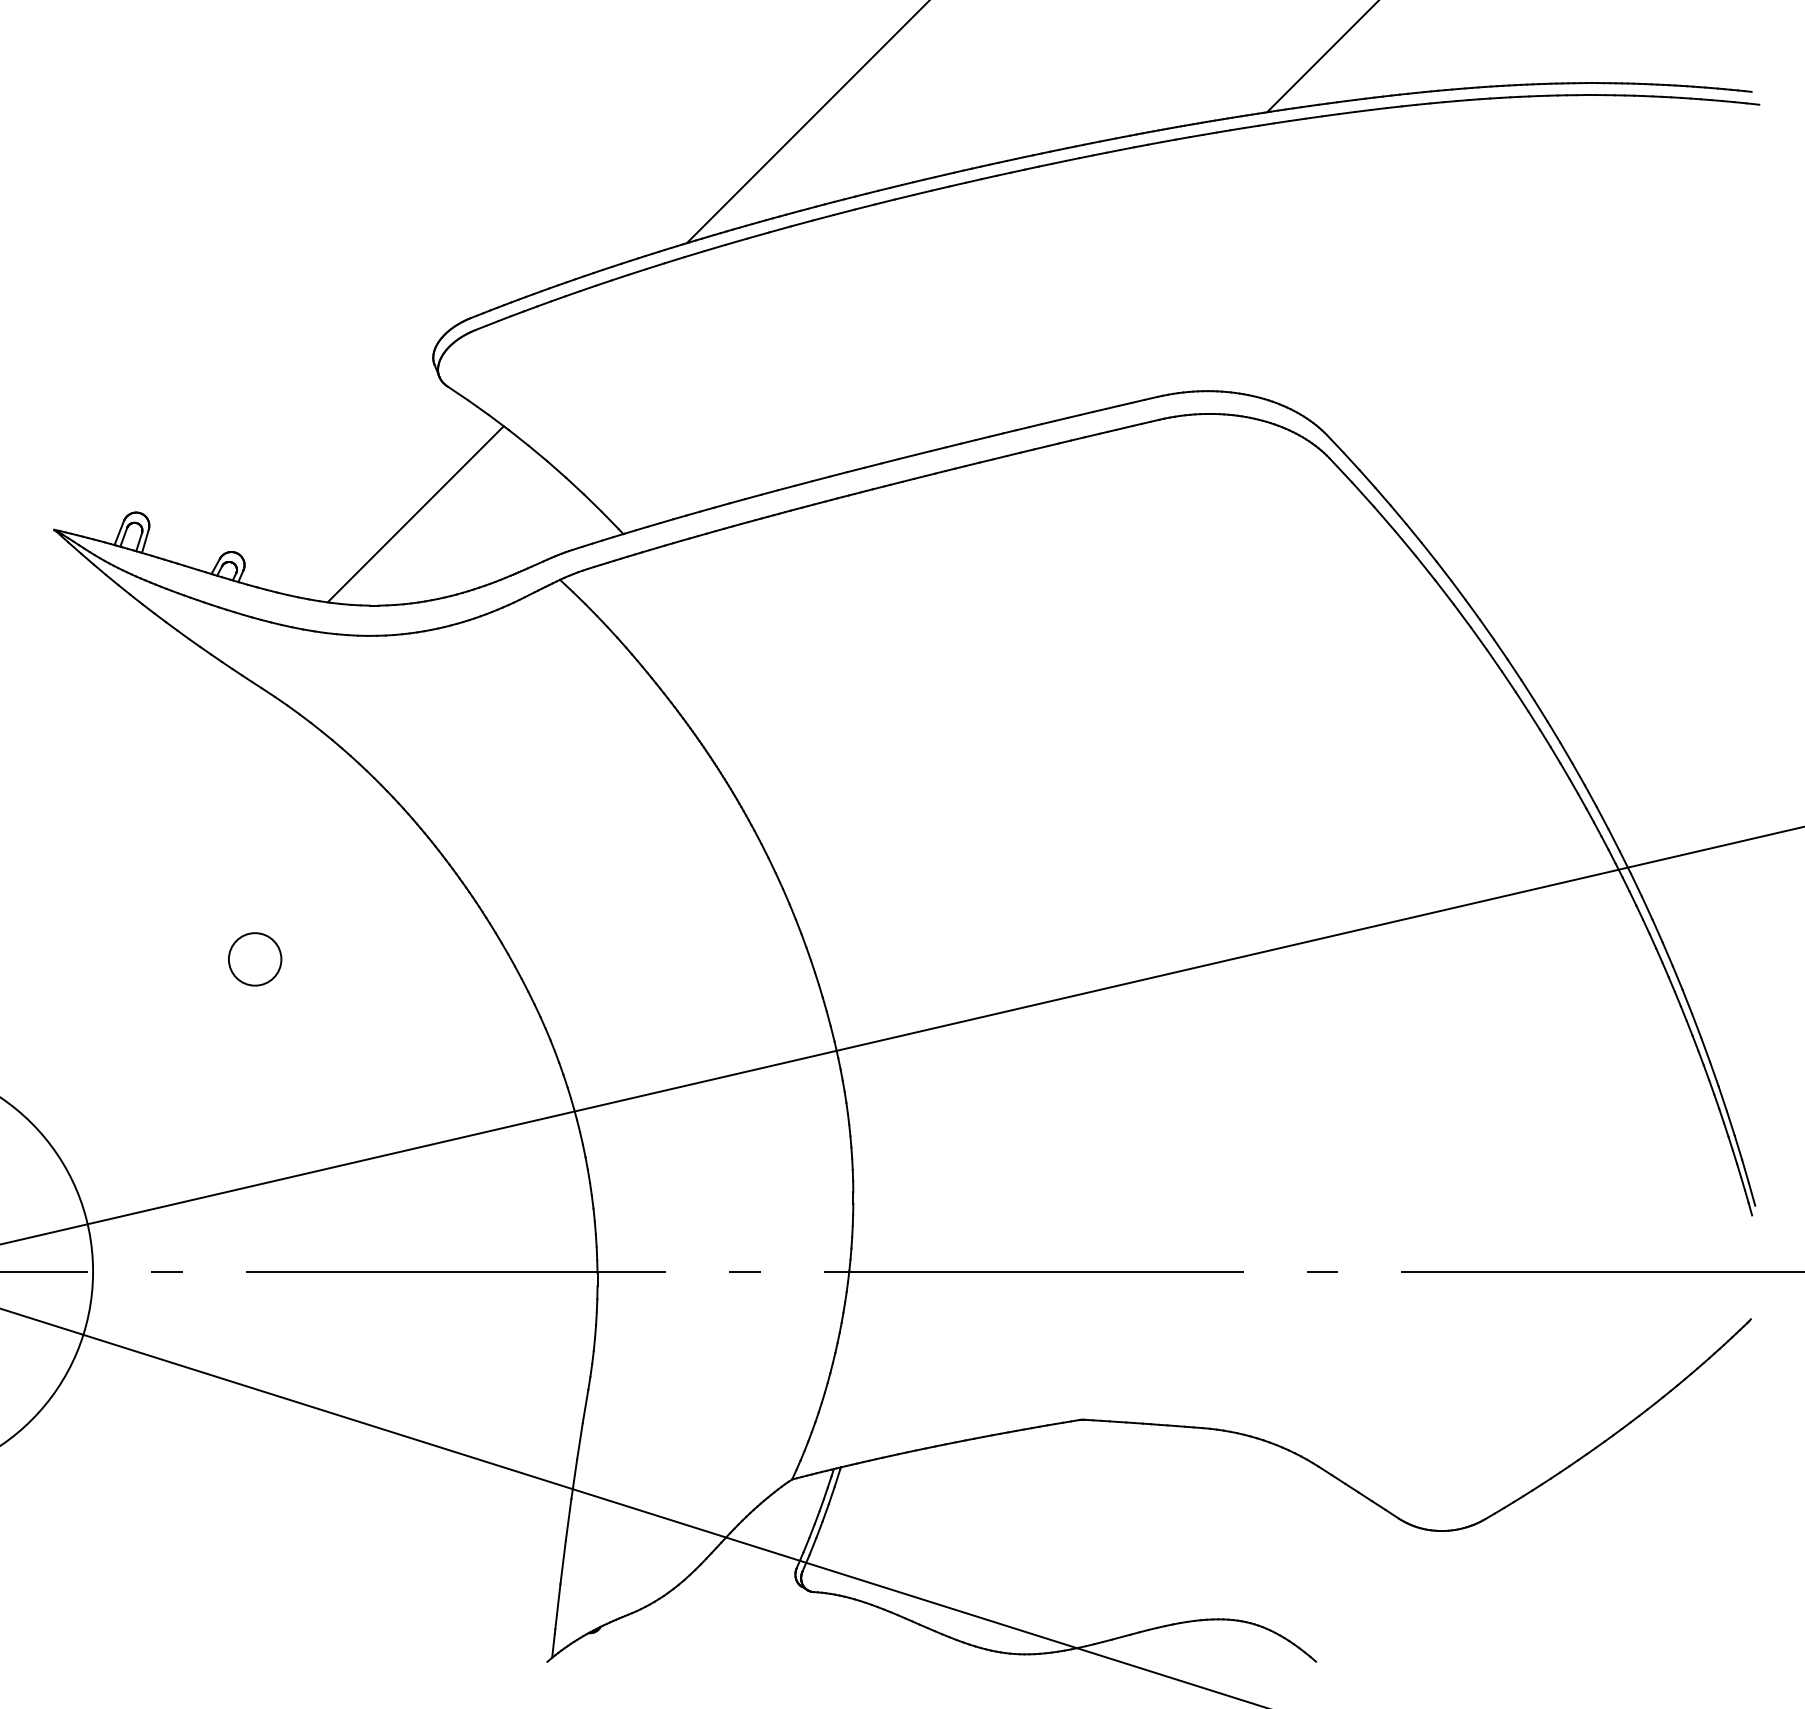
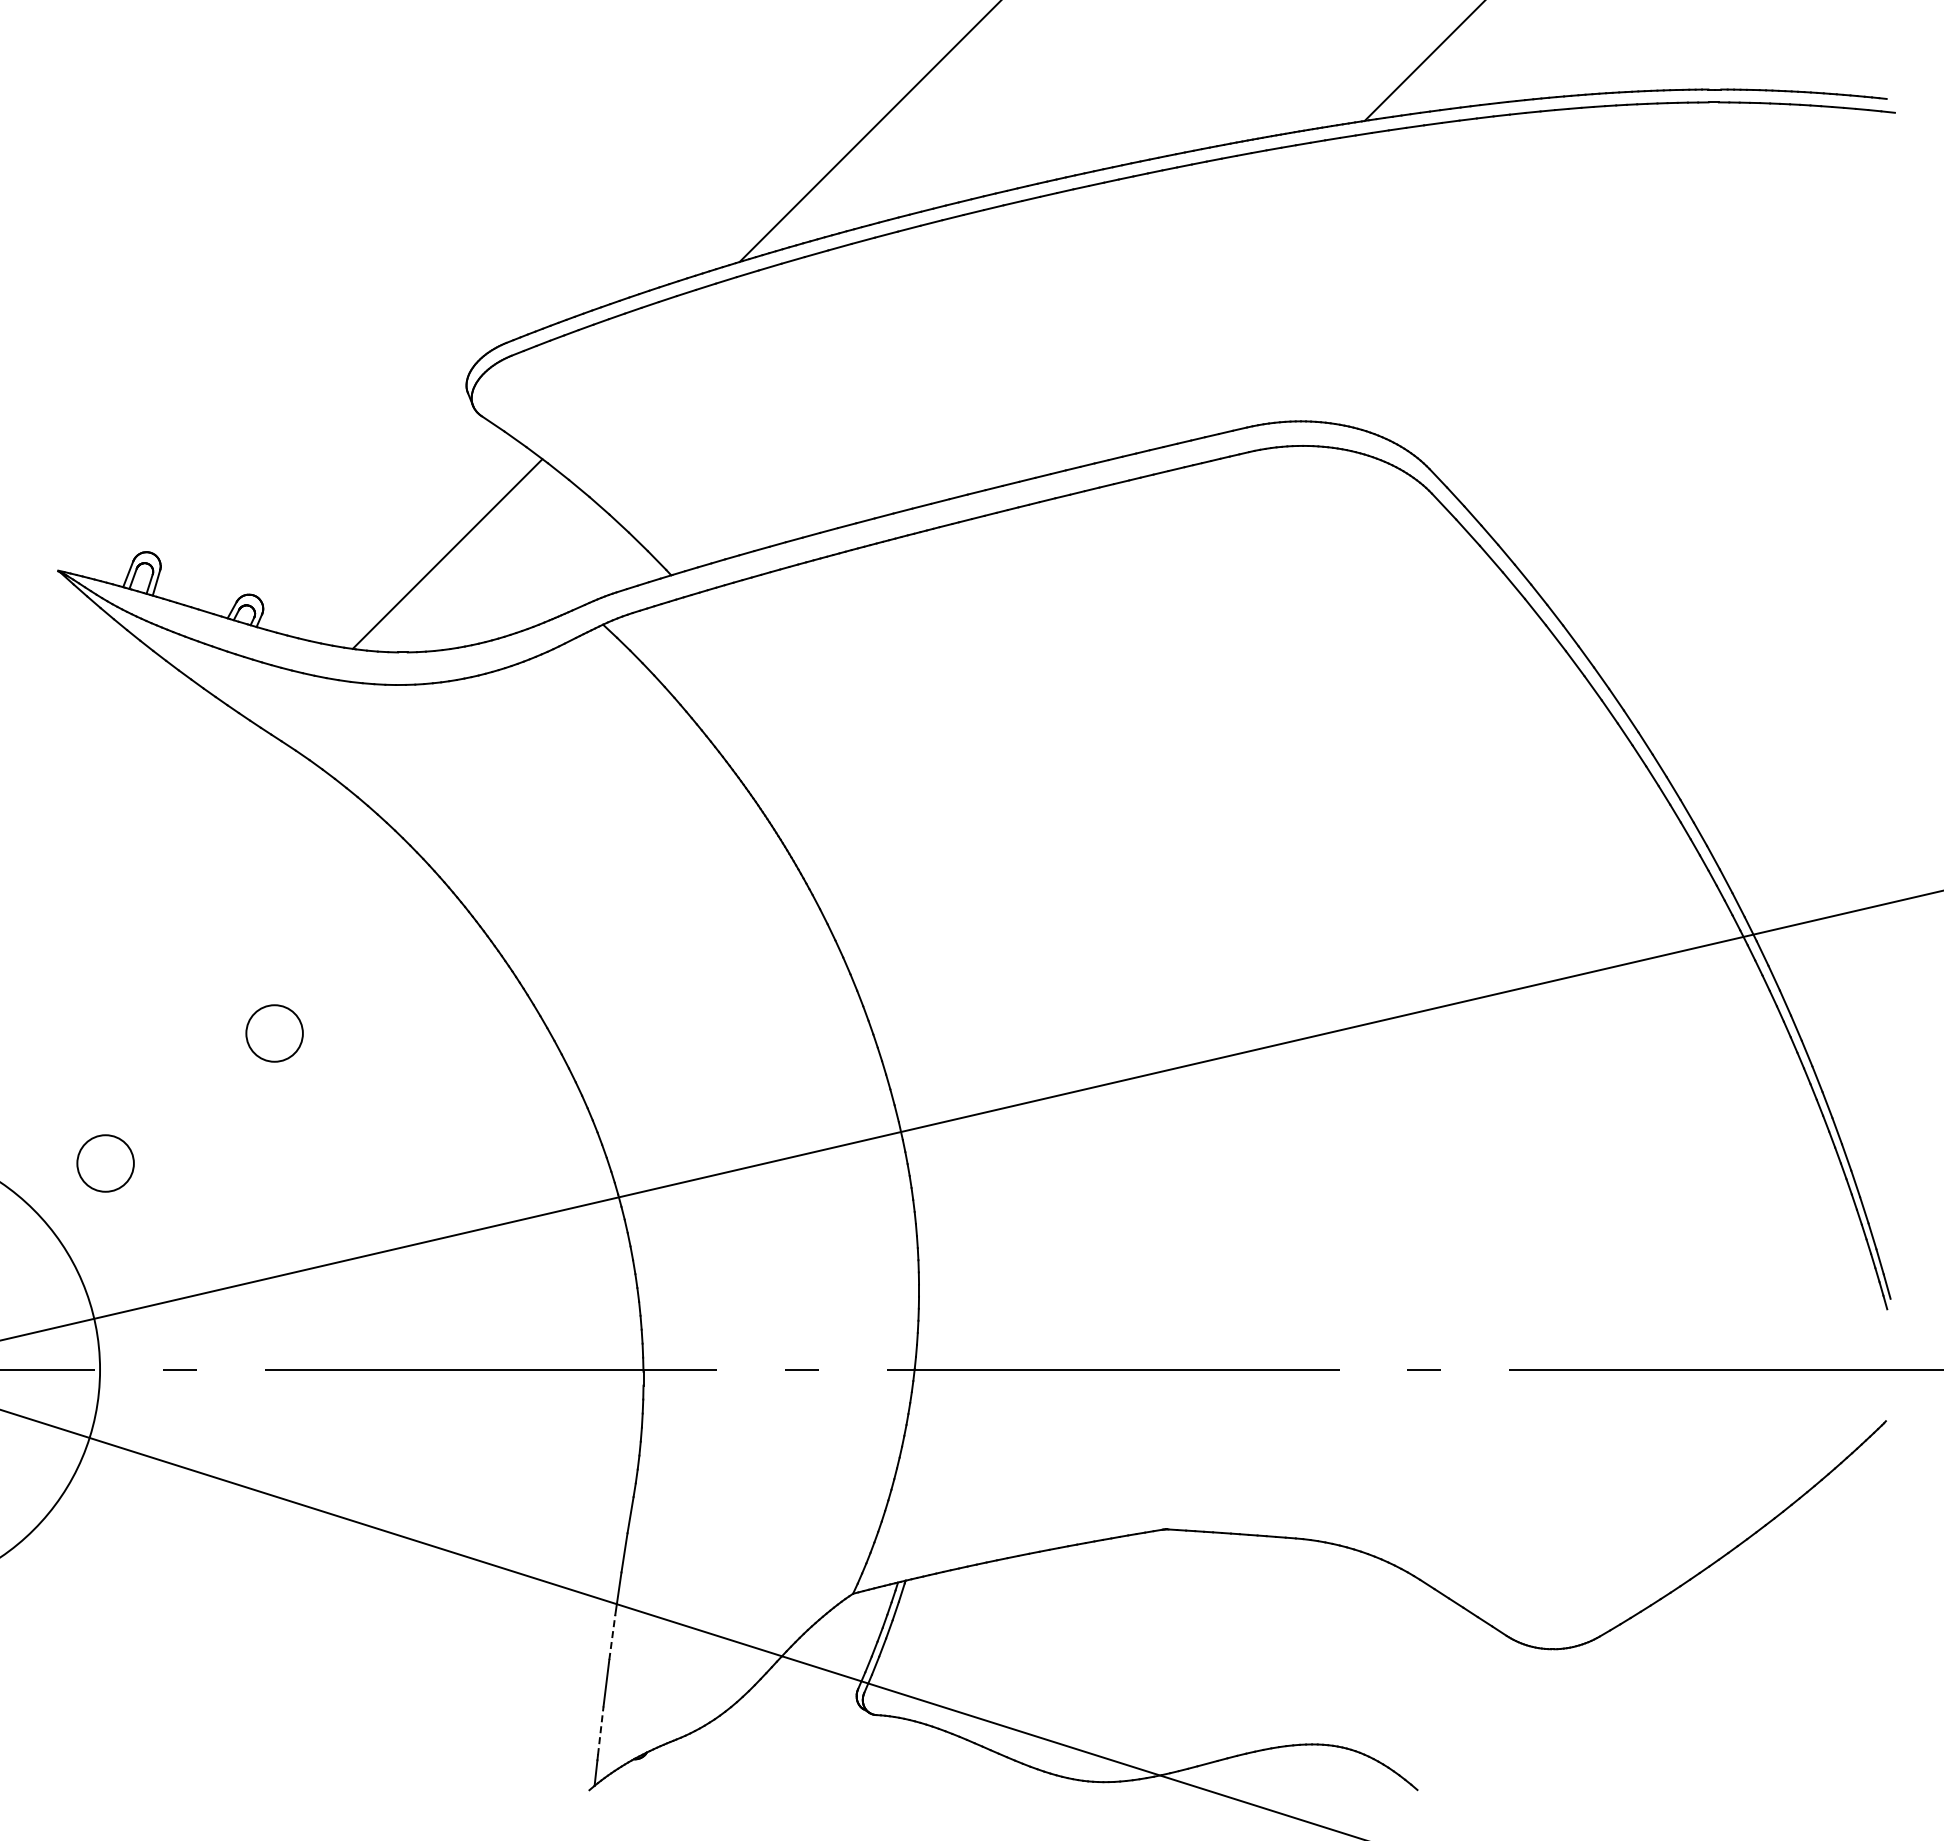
circle: (98, 1080) -> (105, 1163), added
line: (568, 1520) -> (612, 1637), solid -> dashed
line: (557, 1606) -> (600, 1730), solid -> dashed

